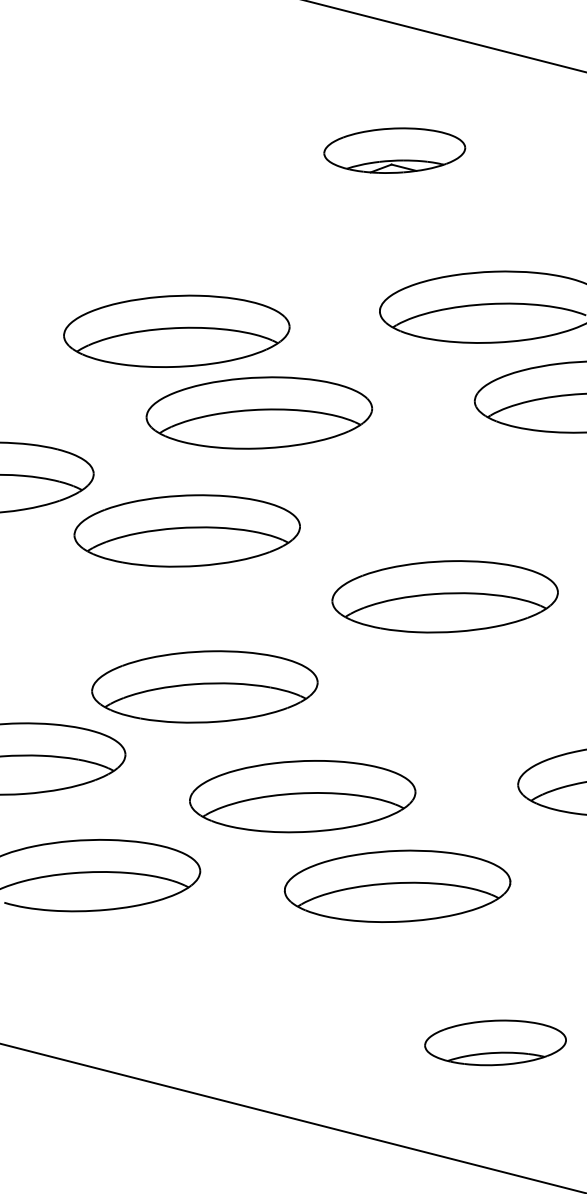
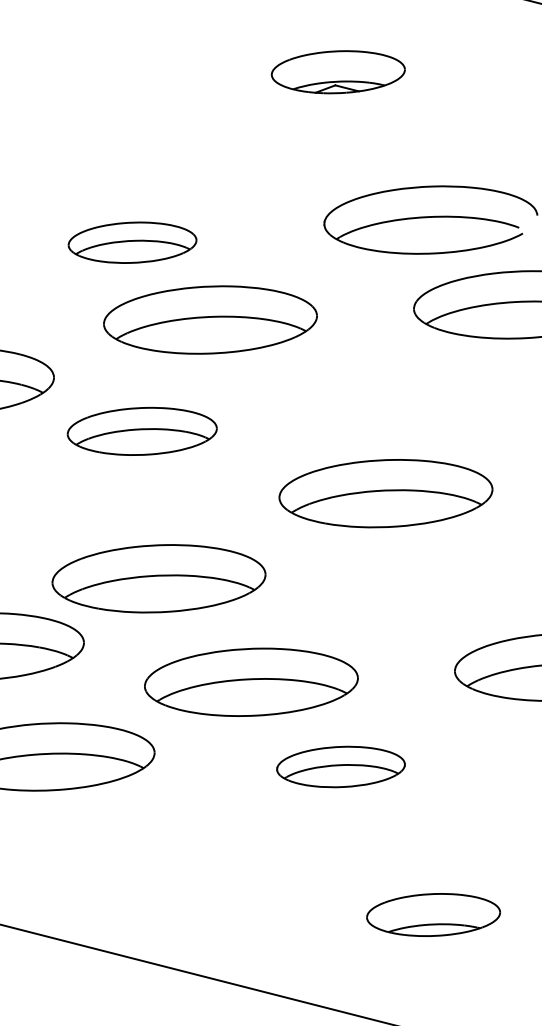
part: (176, 330) -> (132, 242), size x0.6
part: (186, 530) -> (141, 430), size x0.7
part: (397, 885) -> (340, 766), size x0.6

